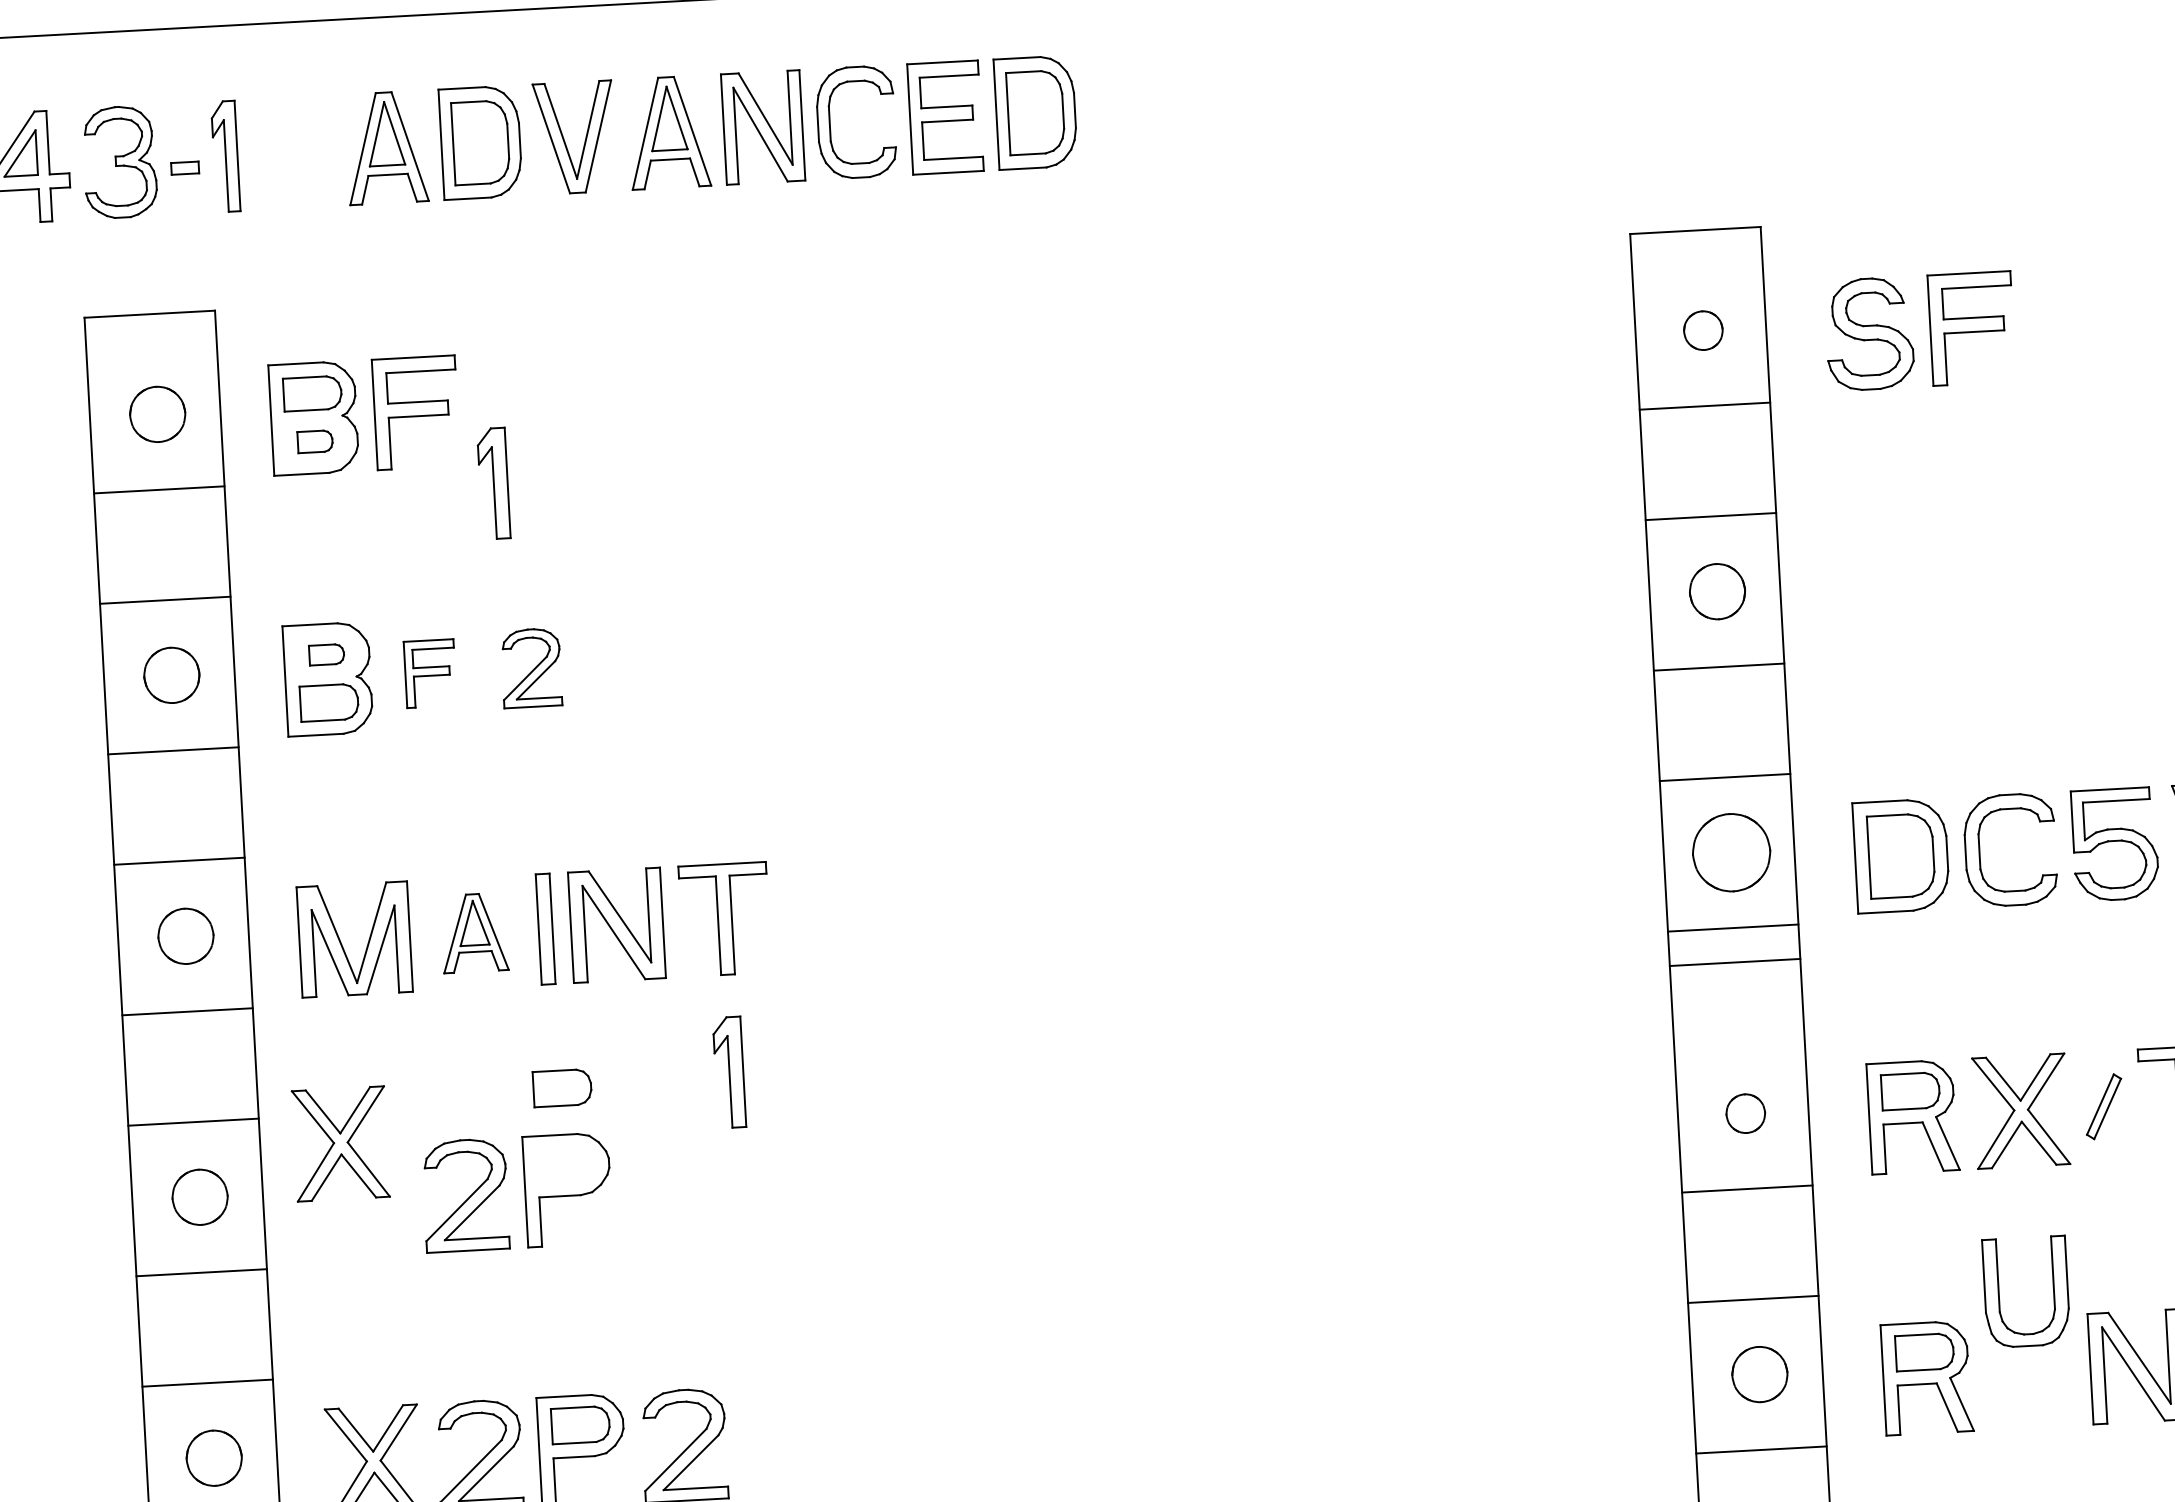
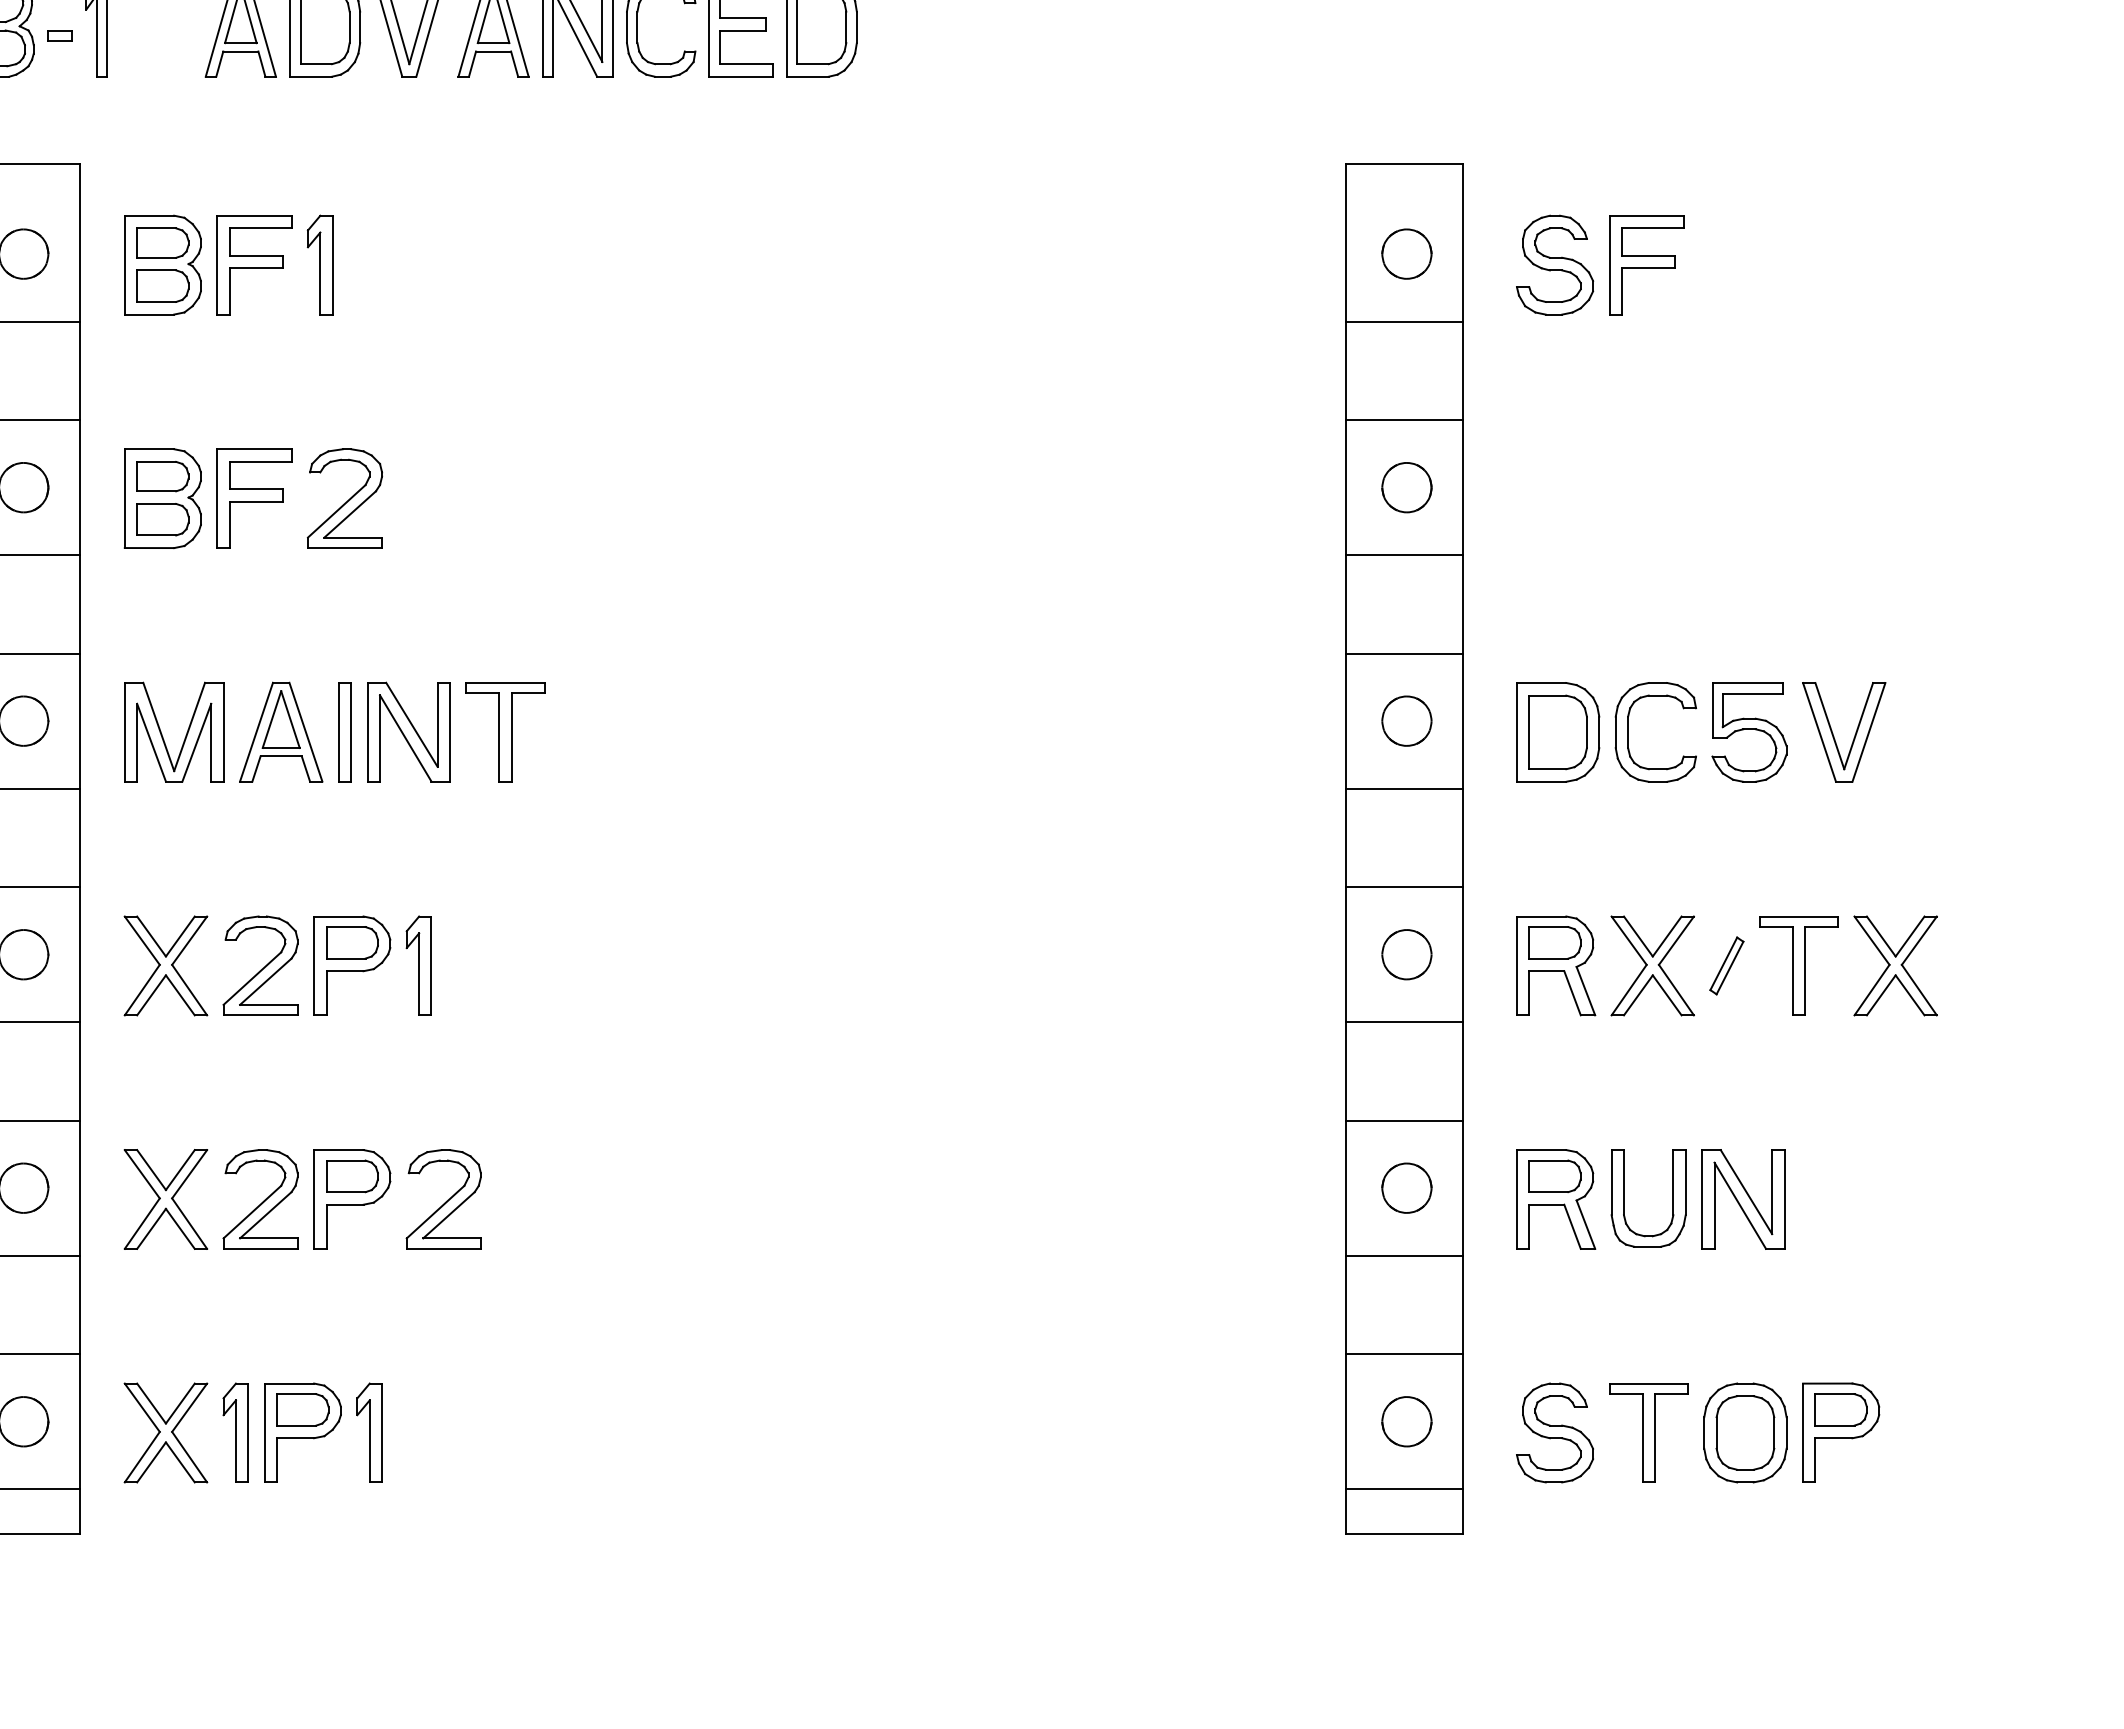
part: (1702, 330) -> (1406, 253), size x1.43
part: (314, 441) -> (162, 285), size x1.67
part: (492, 482) -> (319, 264), moved
part: (326, 654) -> (162, 476), size x1.67
part: (530, 668) -> (344, 498), size x1.43
part: (430, 673) -> (254, 498), size x1.67
part: (1731, 851) -> (1406, 720), size x0.71
part: (474, 932) -> (281, 731), size x1.43
line: (1734, 962) -> (1404, 887), moved
part: (728, 1072) -> (418, 965), moved
part: (562, 1087) -> (352, 942), moved
part: (1745, 1113) -> (1406, 954), size x1.43
part: (340, 1143) -> (165, 965), moved
part: (1999, 1293) -> (1624, 1198), moved

